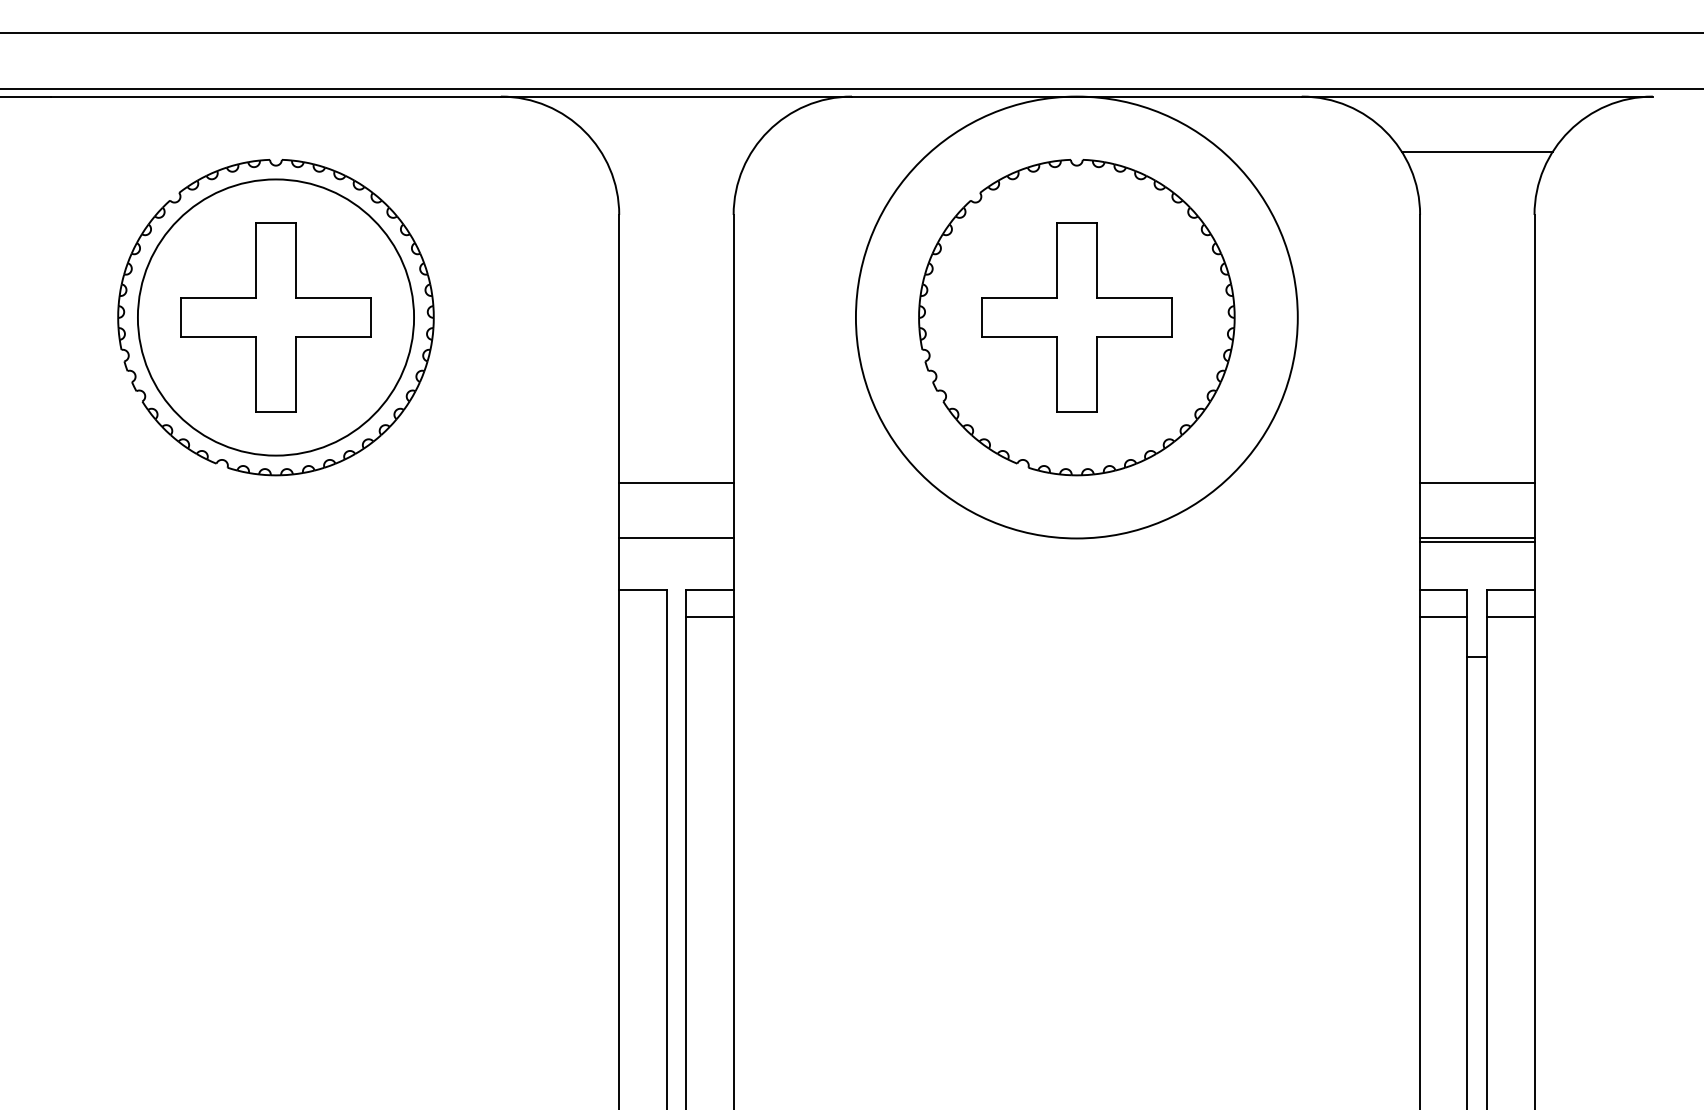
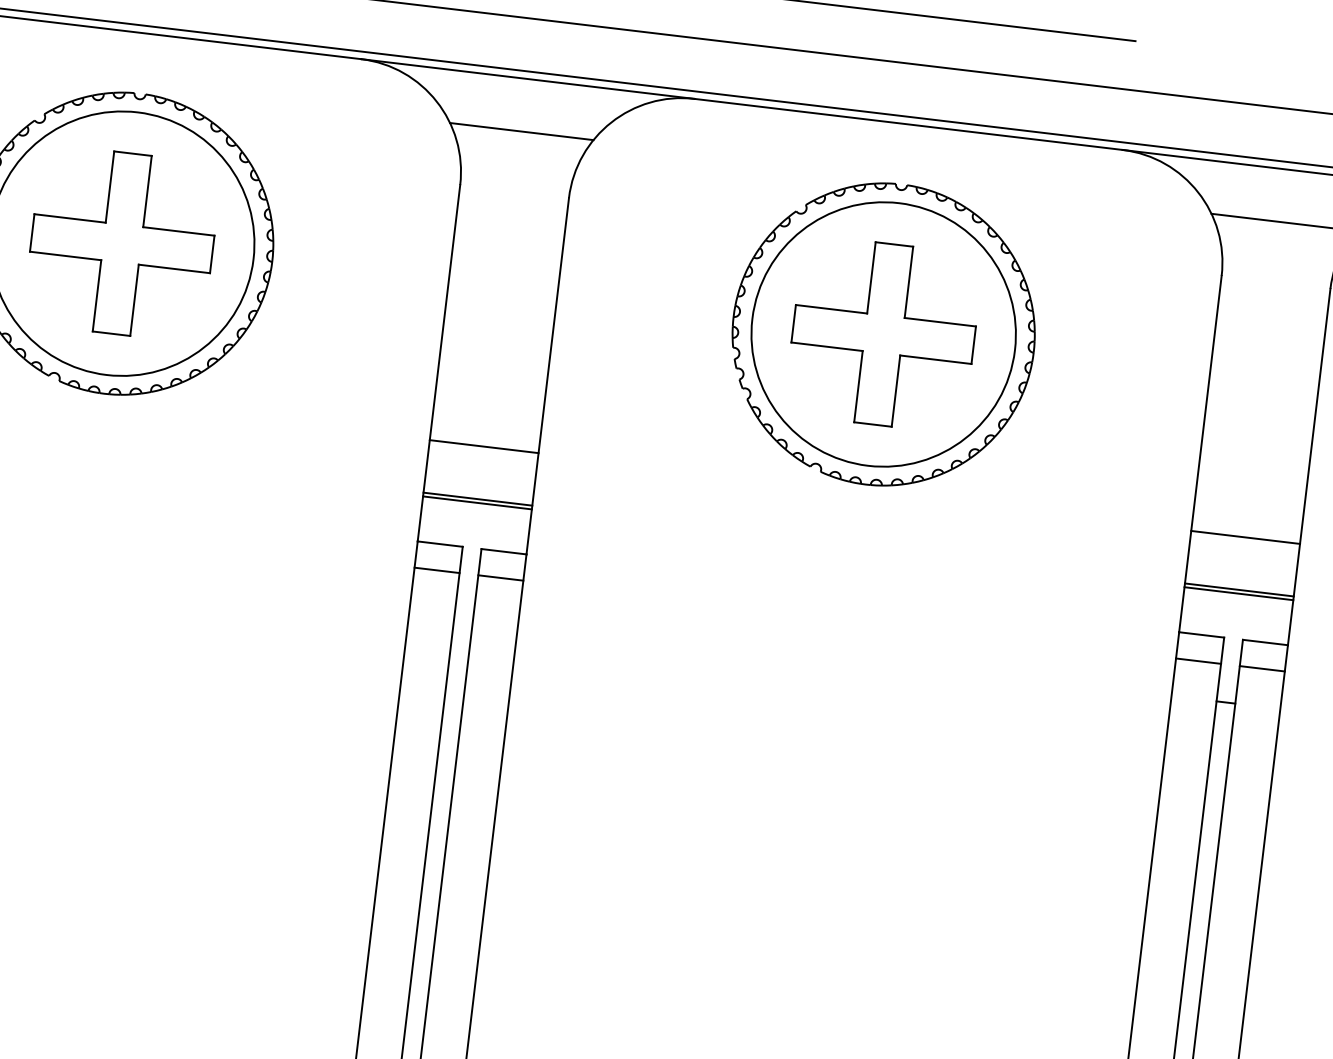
line: (675, 151) -> (520, 131), added
circle: (1076, 317) -> (883, 334), size x0.62
line: (676, 542) -> (477, 502), added
line: (642, 617) -> (436, 570), added

